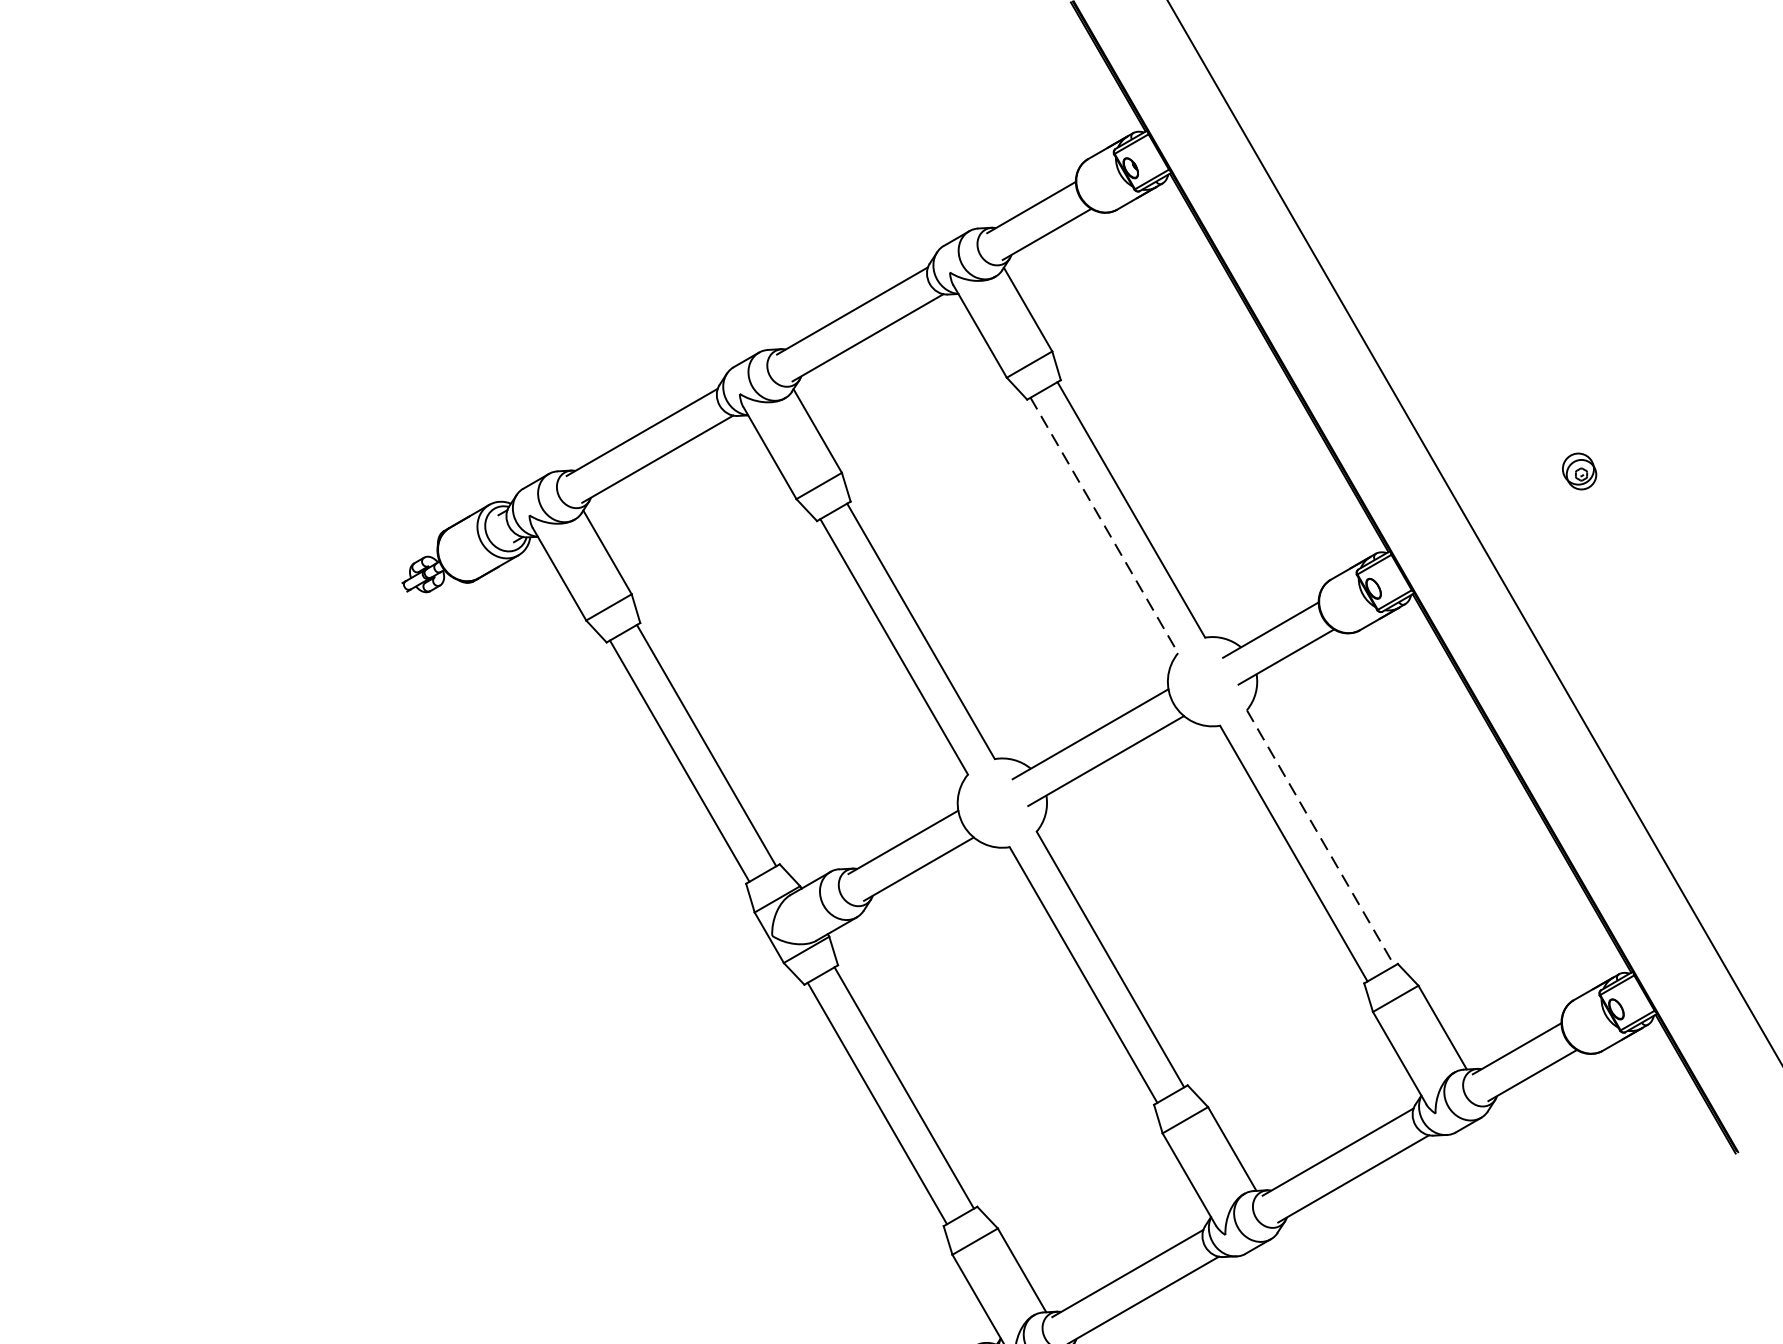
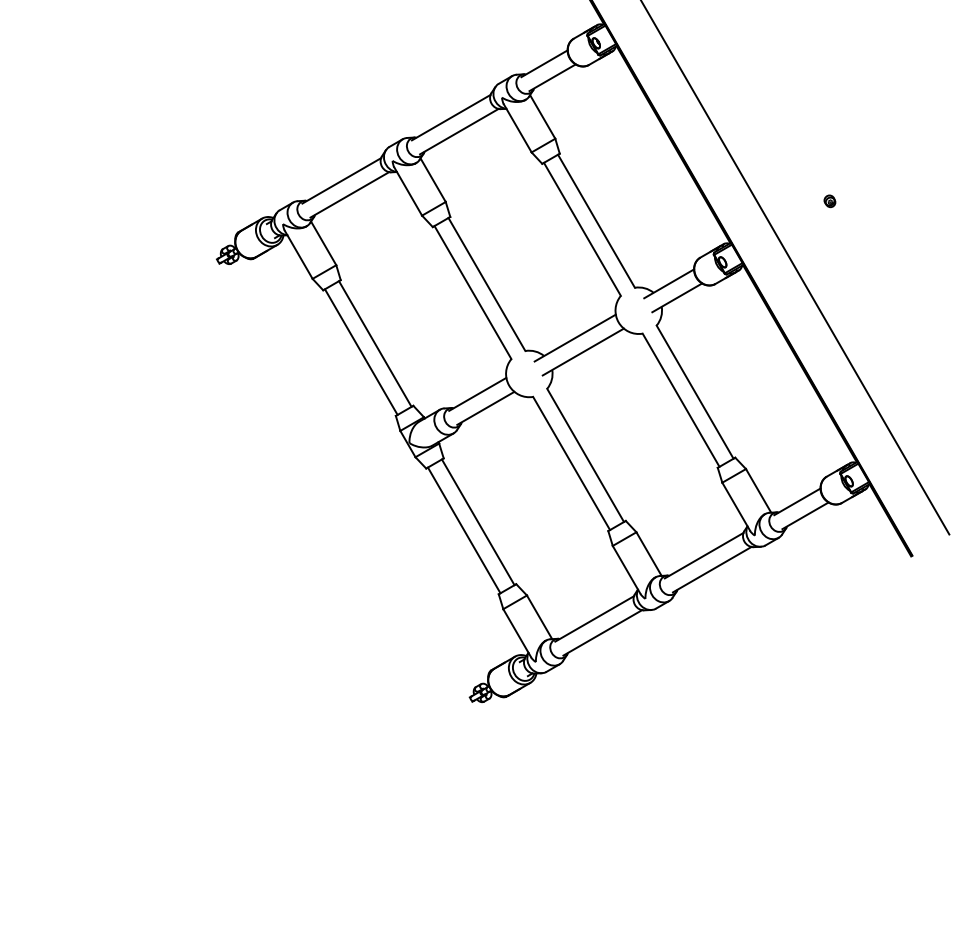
part: (1578, 471) -> (829, 201), size x0.62
line: (1104, 525) -> (582, 229), dashed -> solid
line: (1321, 838) -> (695, 392), dashed -> solid

